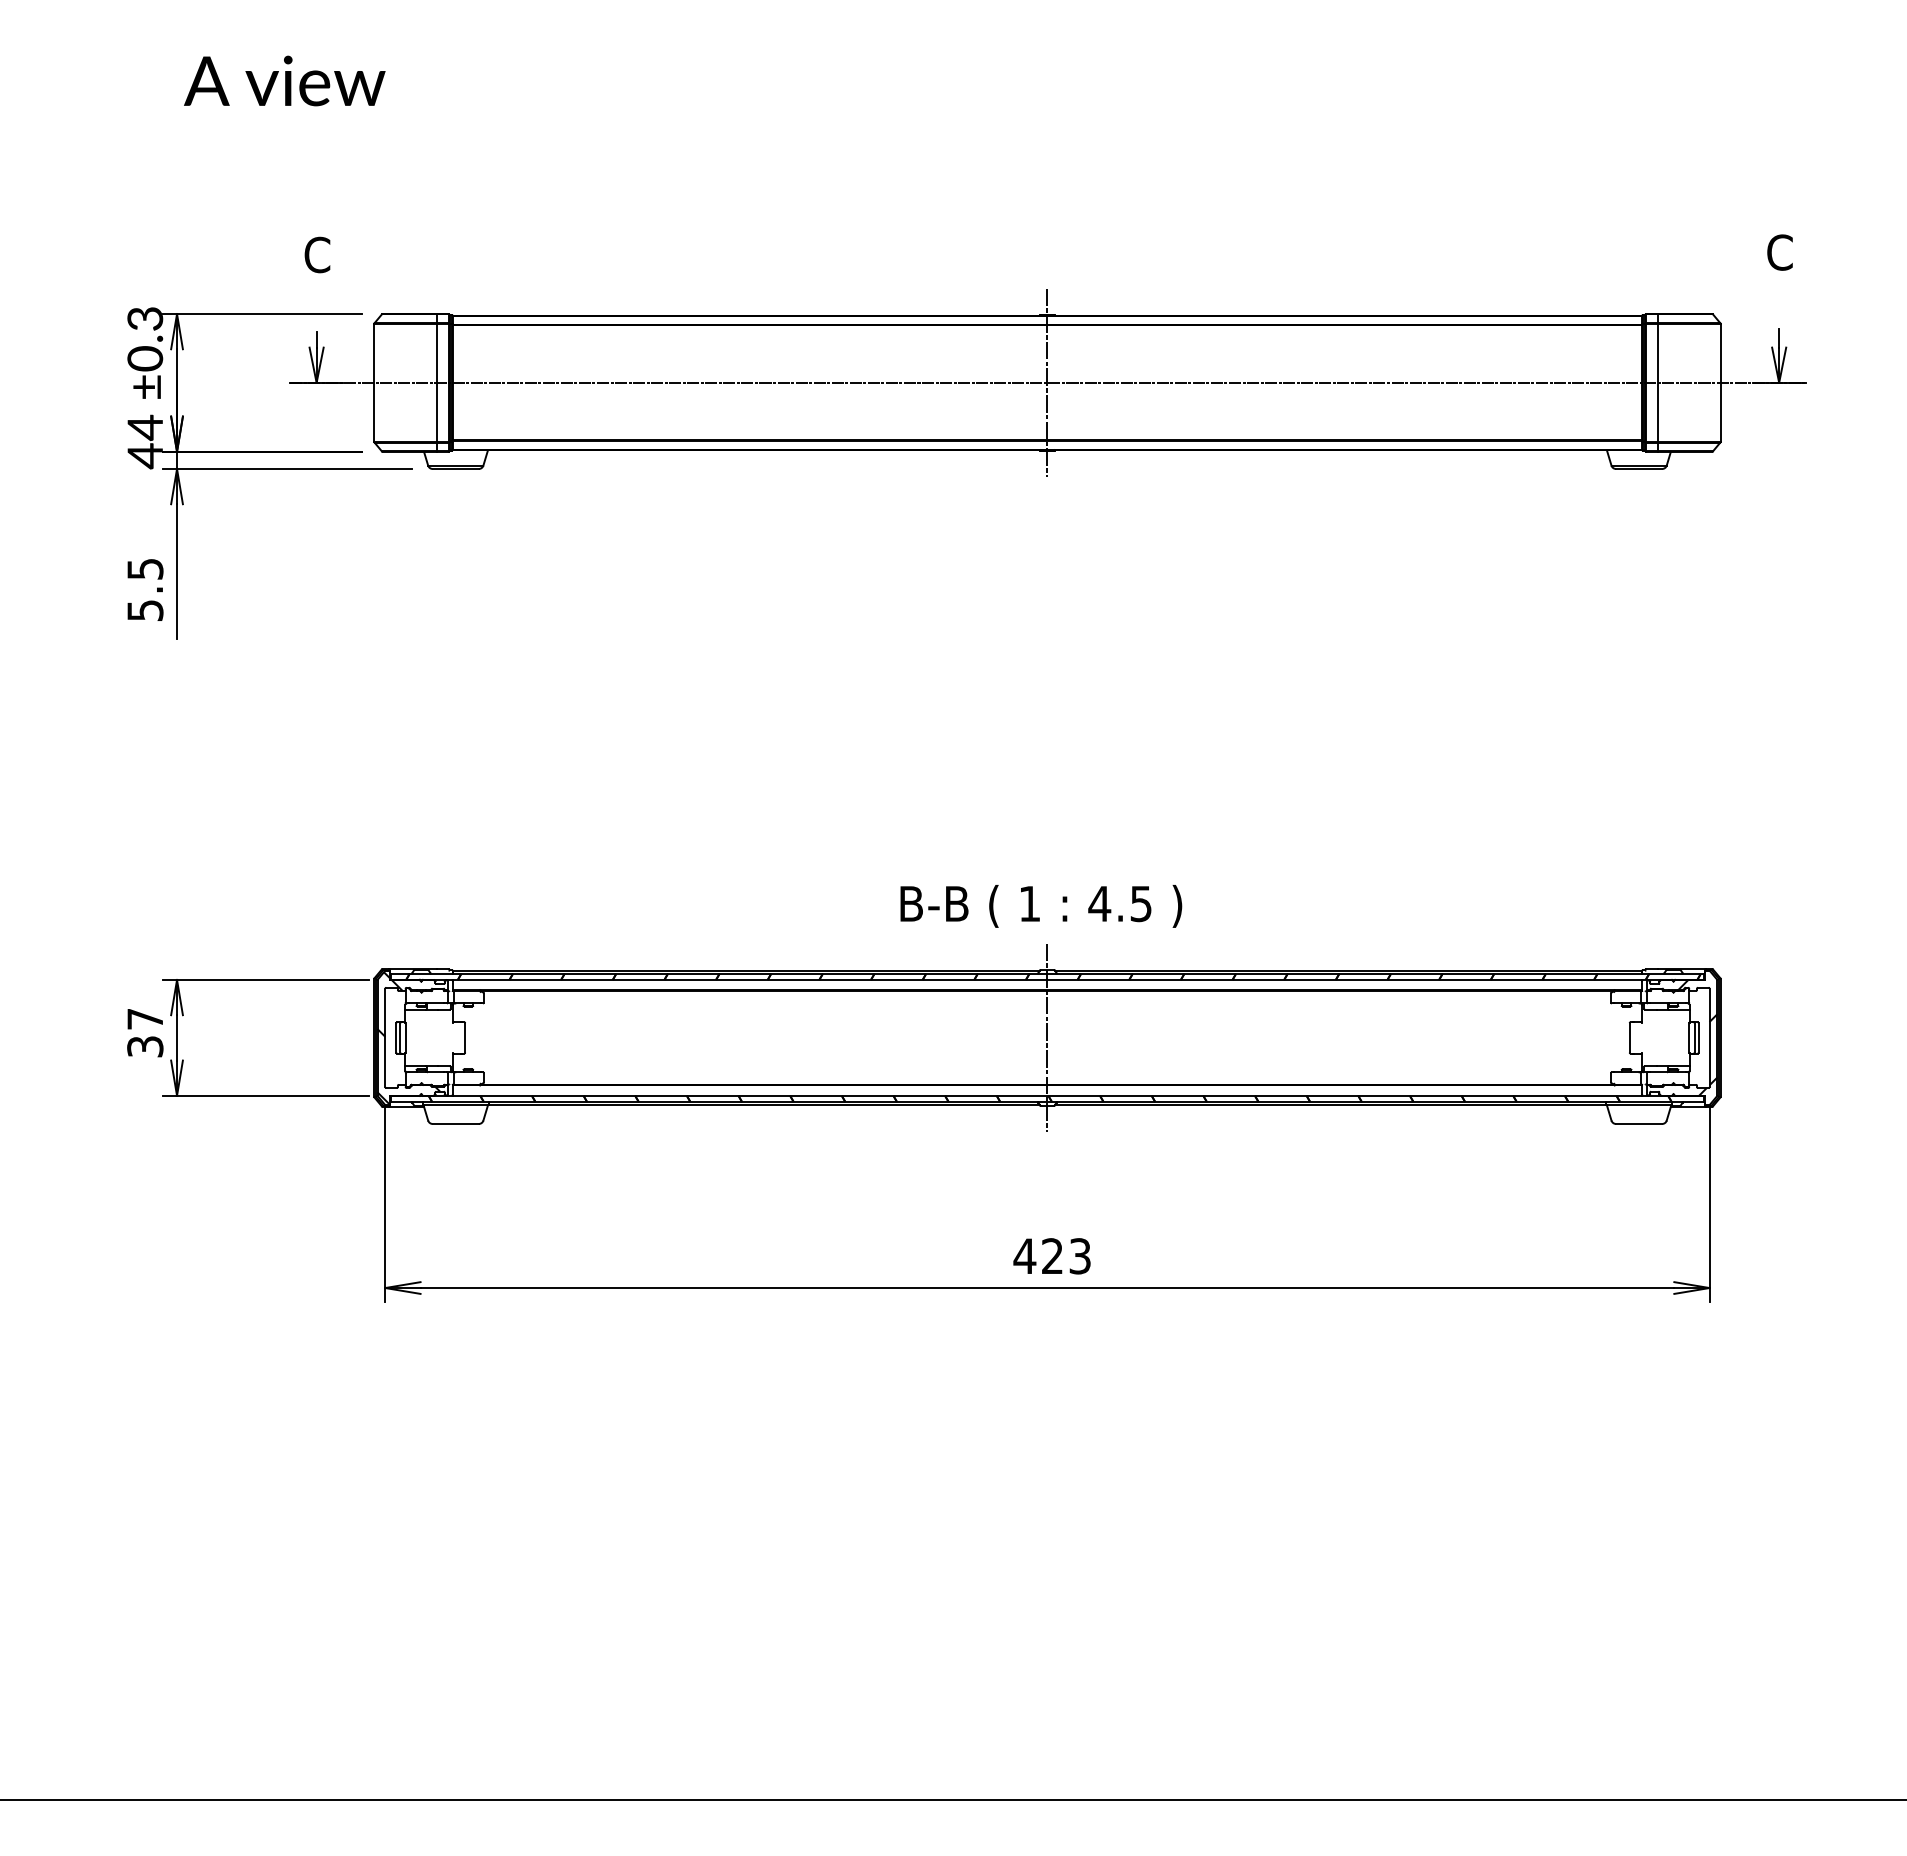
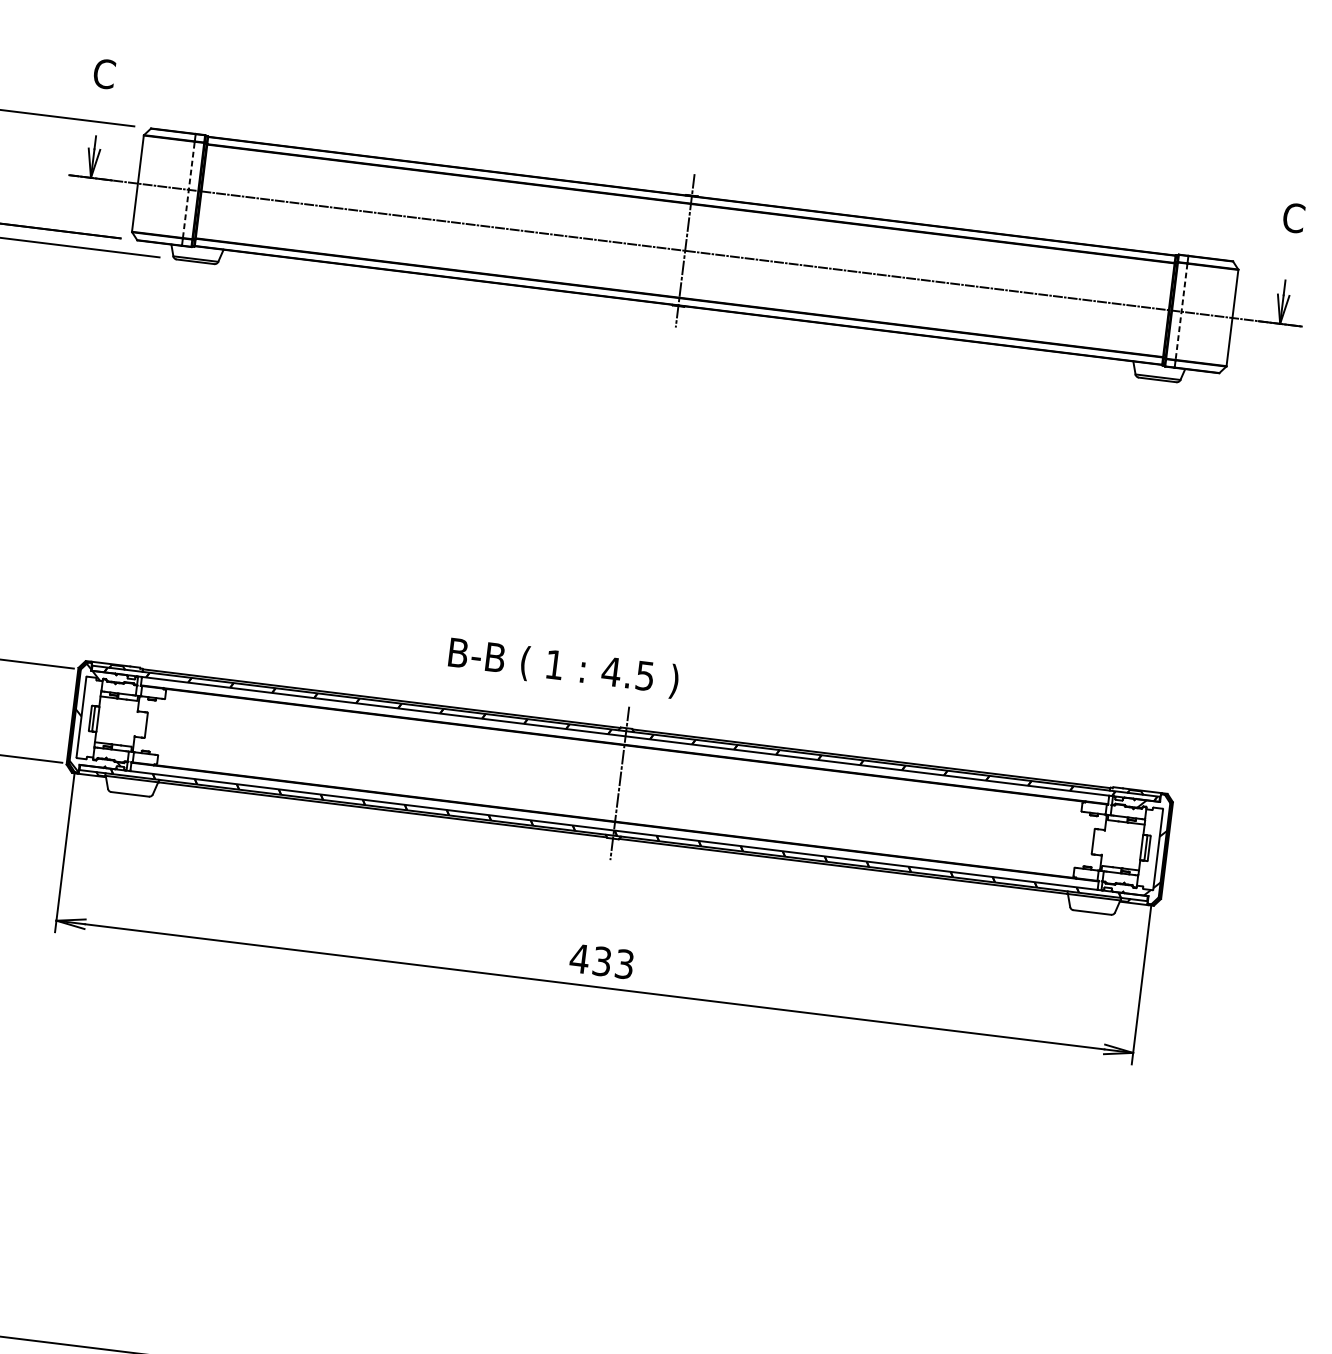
line: (437, 382) -> (189, 189), solid -> dashed
line: (1657, 383) -> (1181, 312), solid -> dashed
text: (1041, 906) -> (563, 668), moved
text: (1052, 1256) -> (602, 961), 423 -> 433

